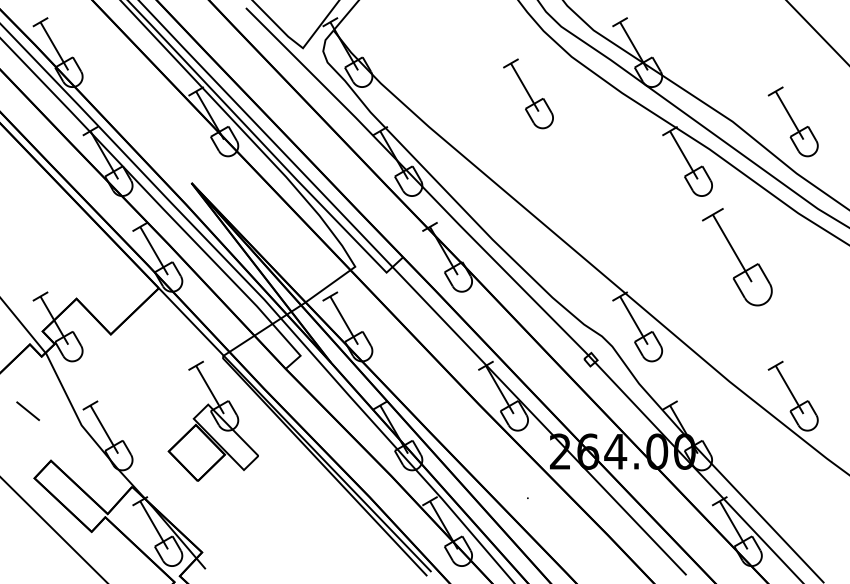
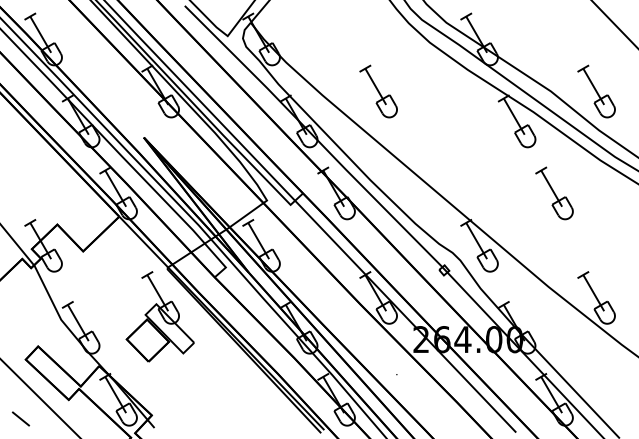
part: (528, 93) -> (378, 91), moved
part: (736, 257) -> (553, 193), size x0.71
line: (27, 410) -> (20, 418), moved

